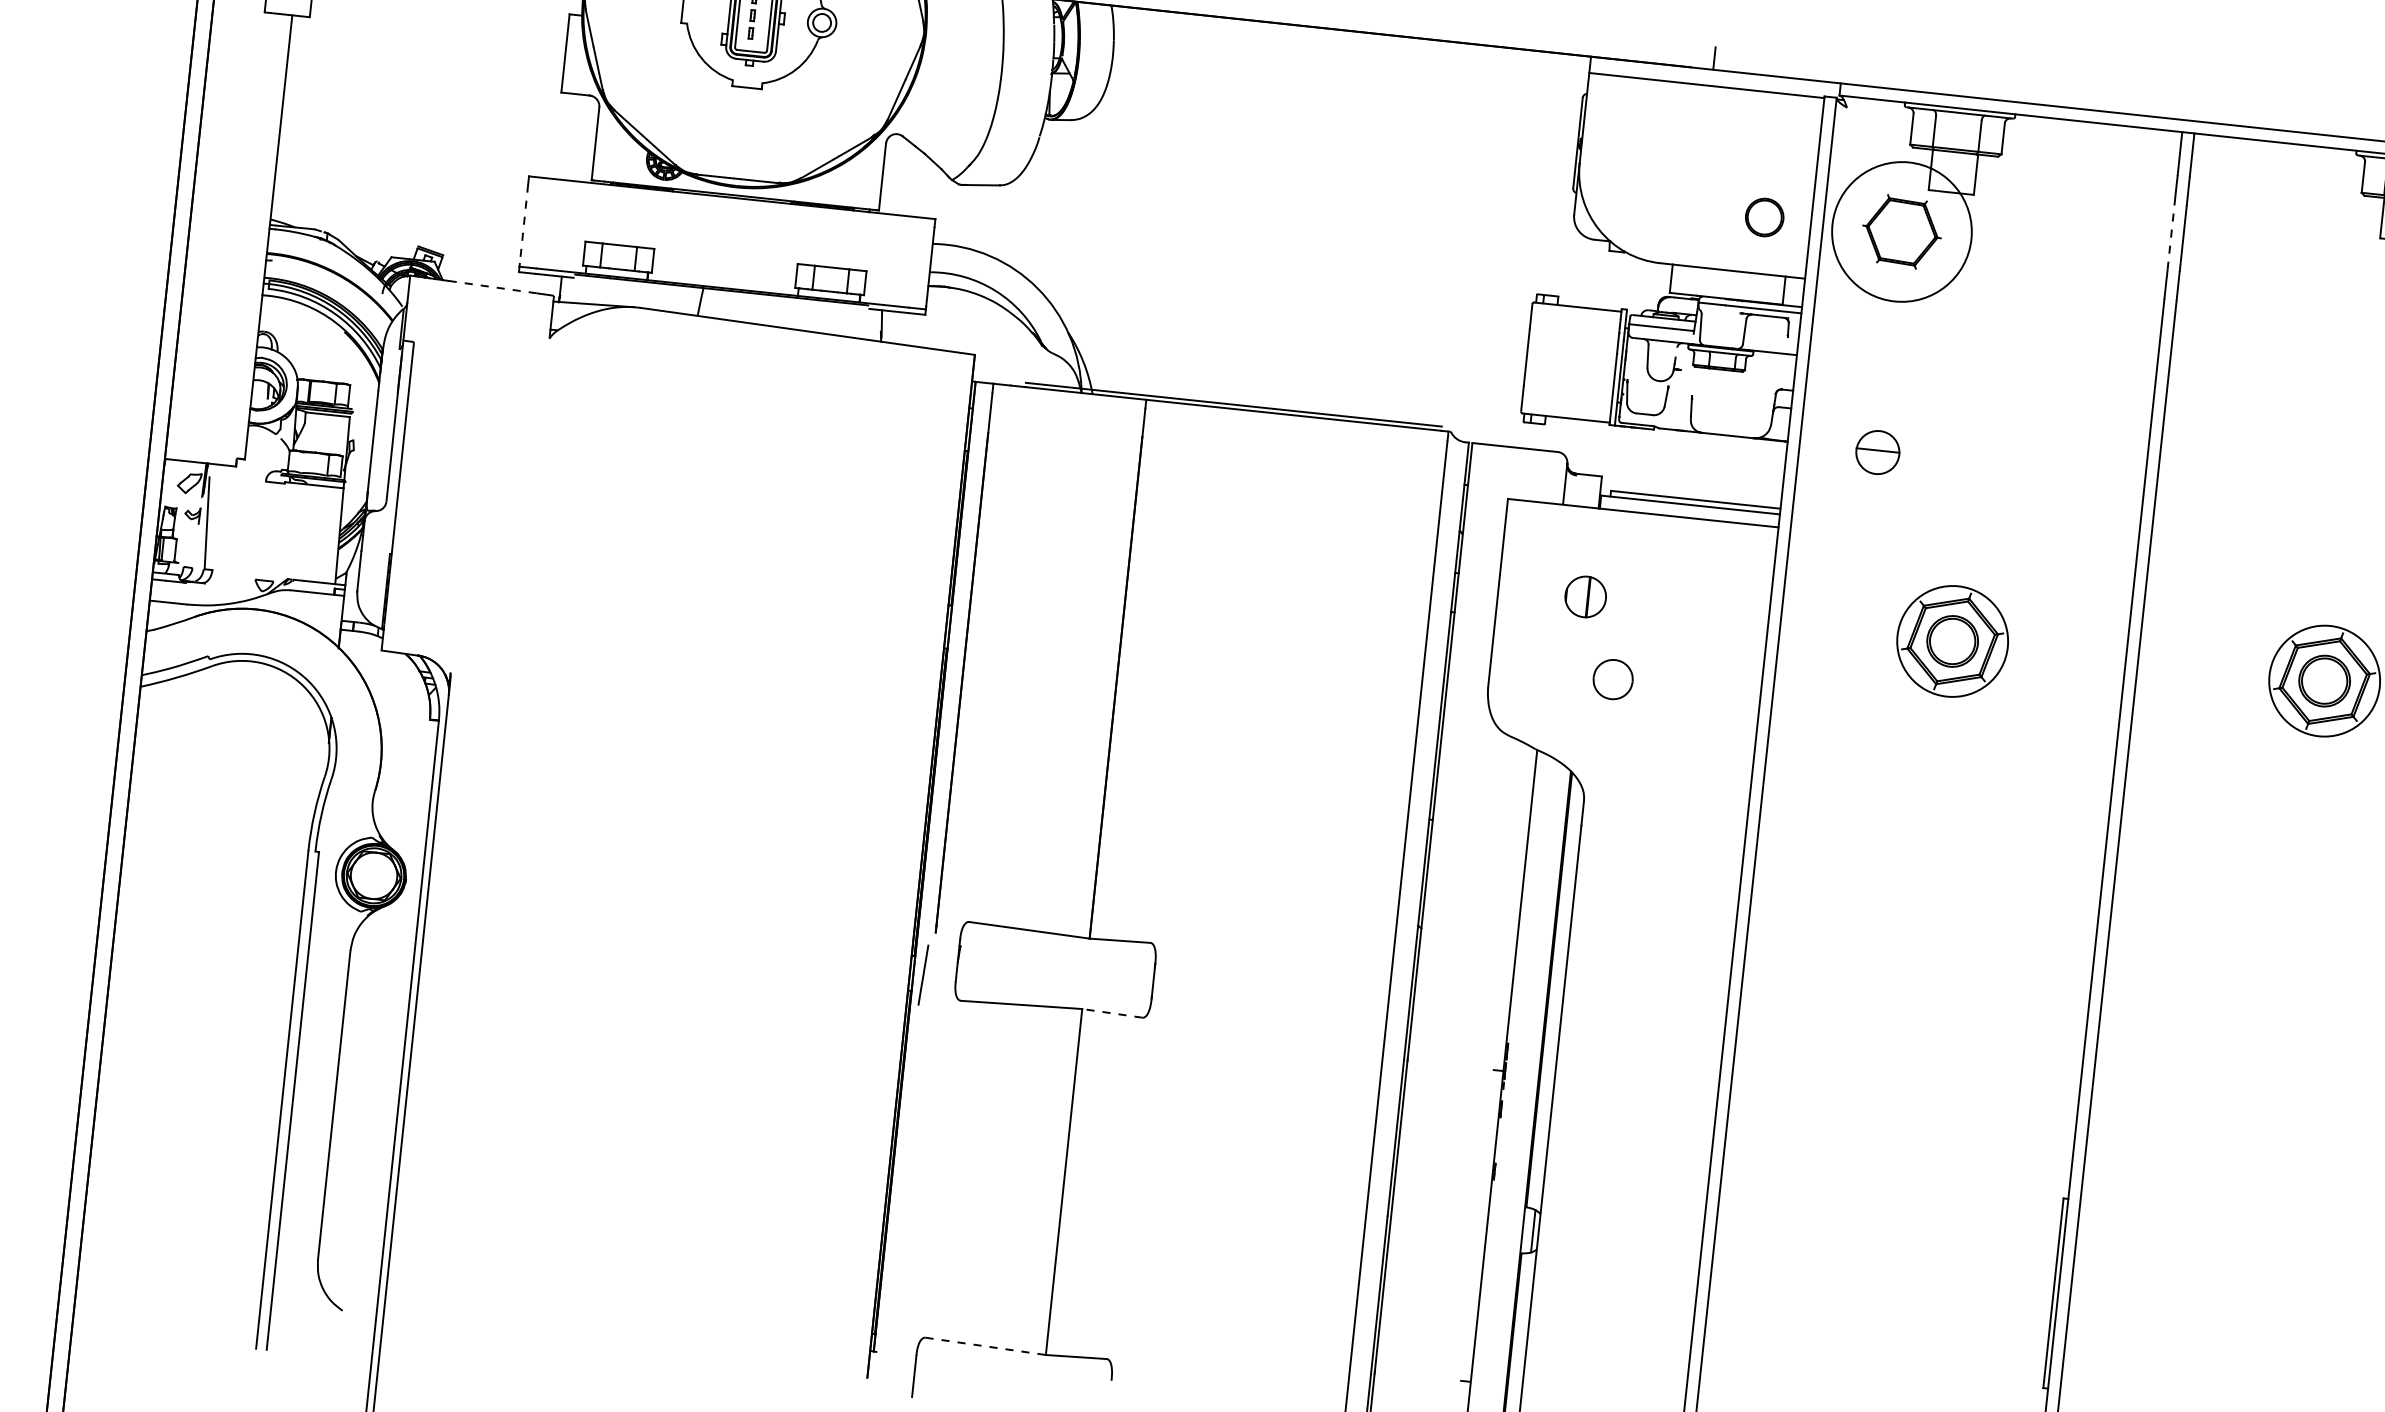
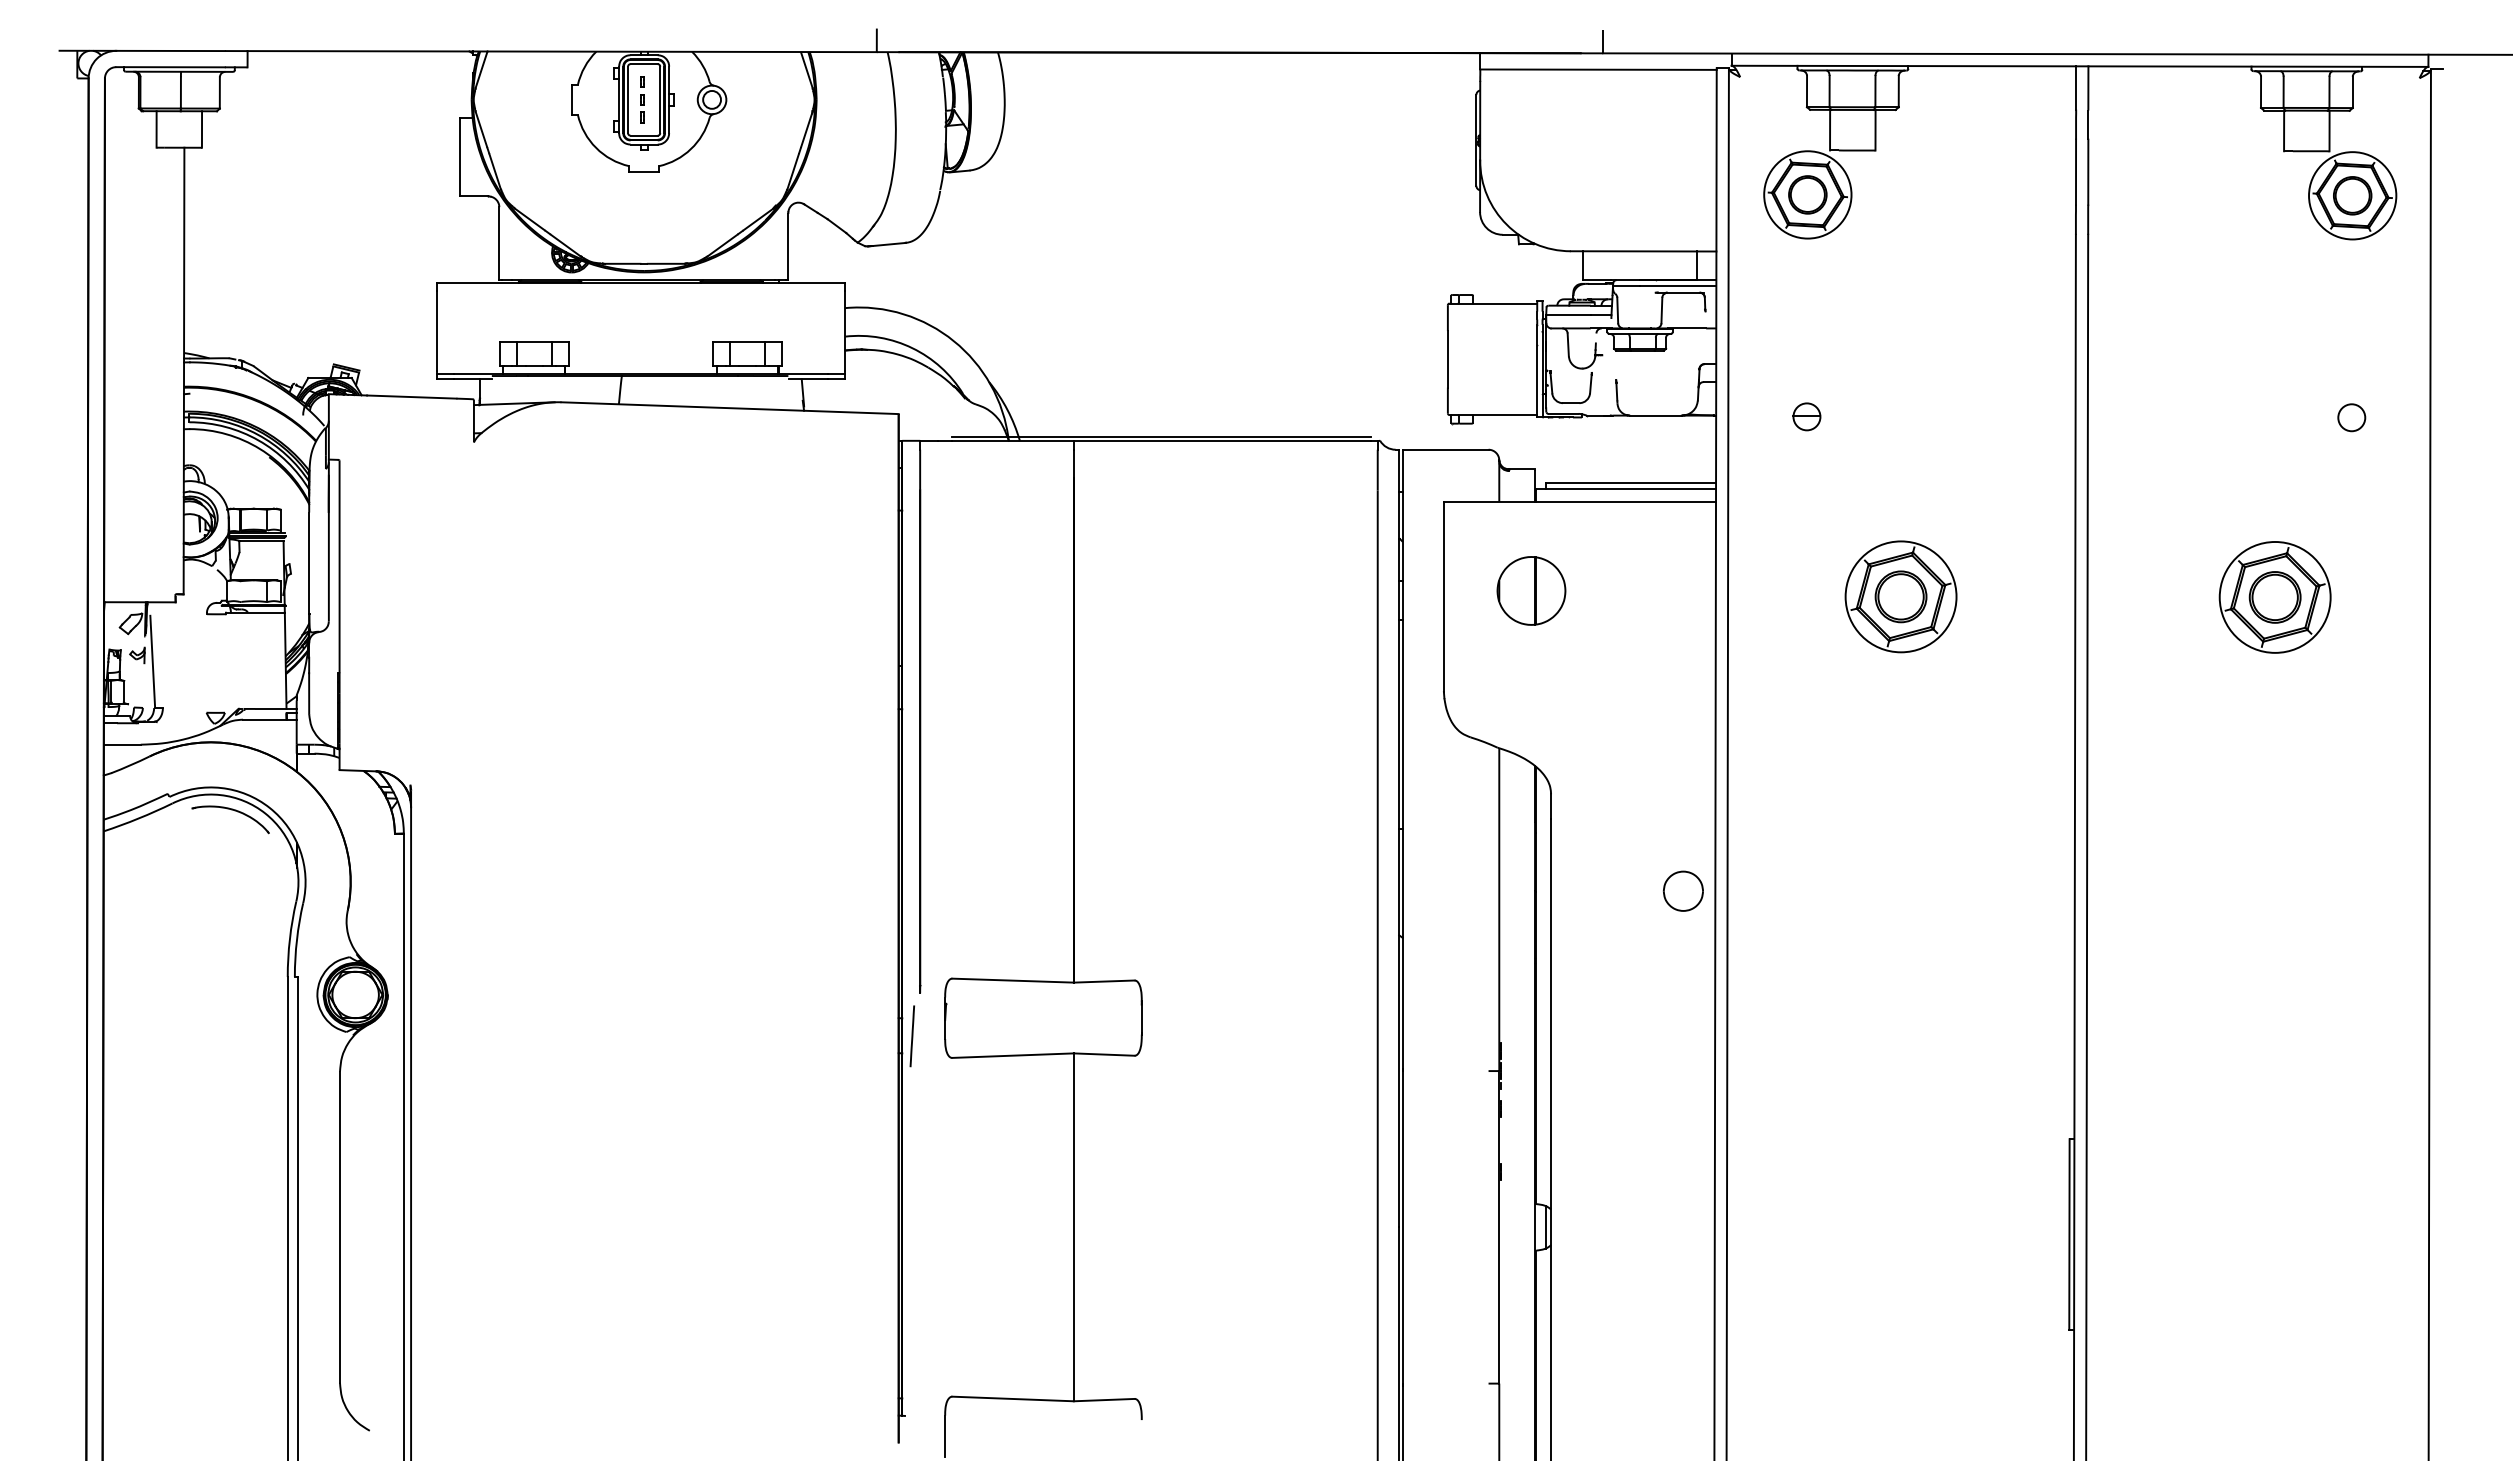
part: (1764, 217) -> (1807, 194), moved
line: (523, 224) -> (436, 331), dashed -> solid
circle: (1901, 231) -> (1807, 194), size x0.62
line: (2171, 237) -> (2076, 172), dashed -> solid
line: (492, 287) -> (411, 397), dashed -> solid
part: (1877, 452) -> (1806, 416), size x0.62
part: (1585, 596) -> (1531, 590), size x1.67
part: (1613, 678) -> (1683, 890), moved
part: (272, 680) -> (234, 811), added
line: (1111, 1013) -> (1103, 1054), dashed -> solid
line: (986, 1345) -> (1013, 1398), dashed -> solid

